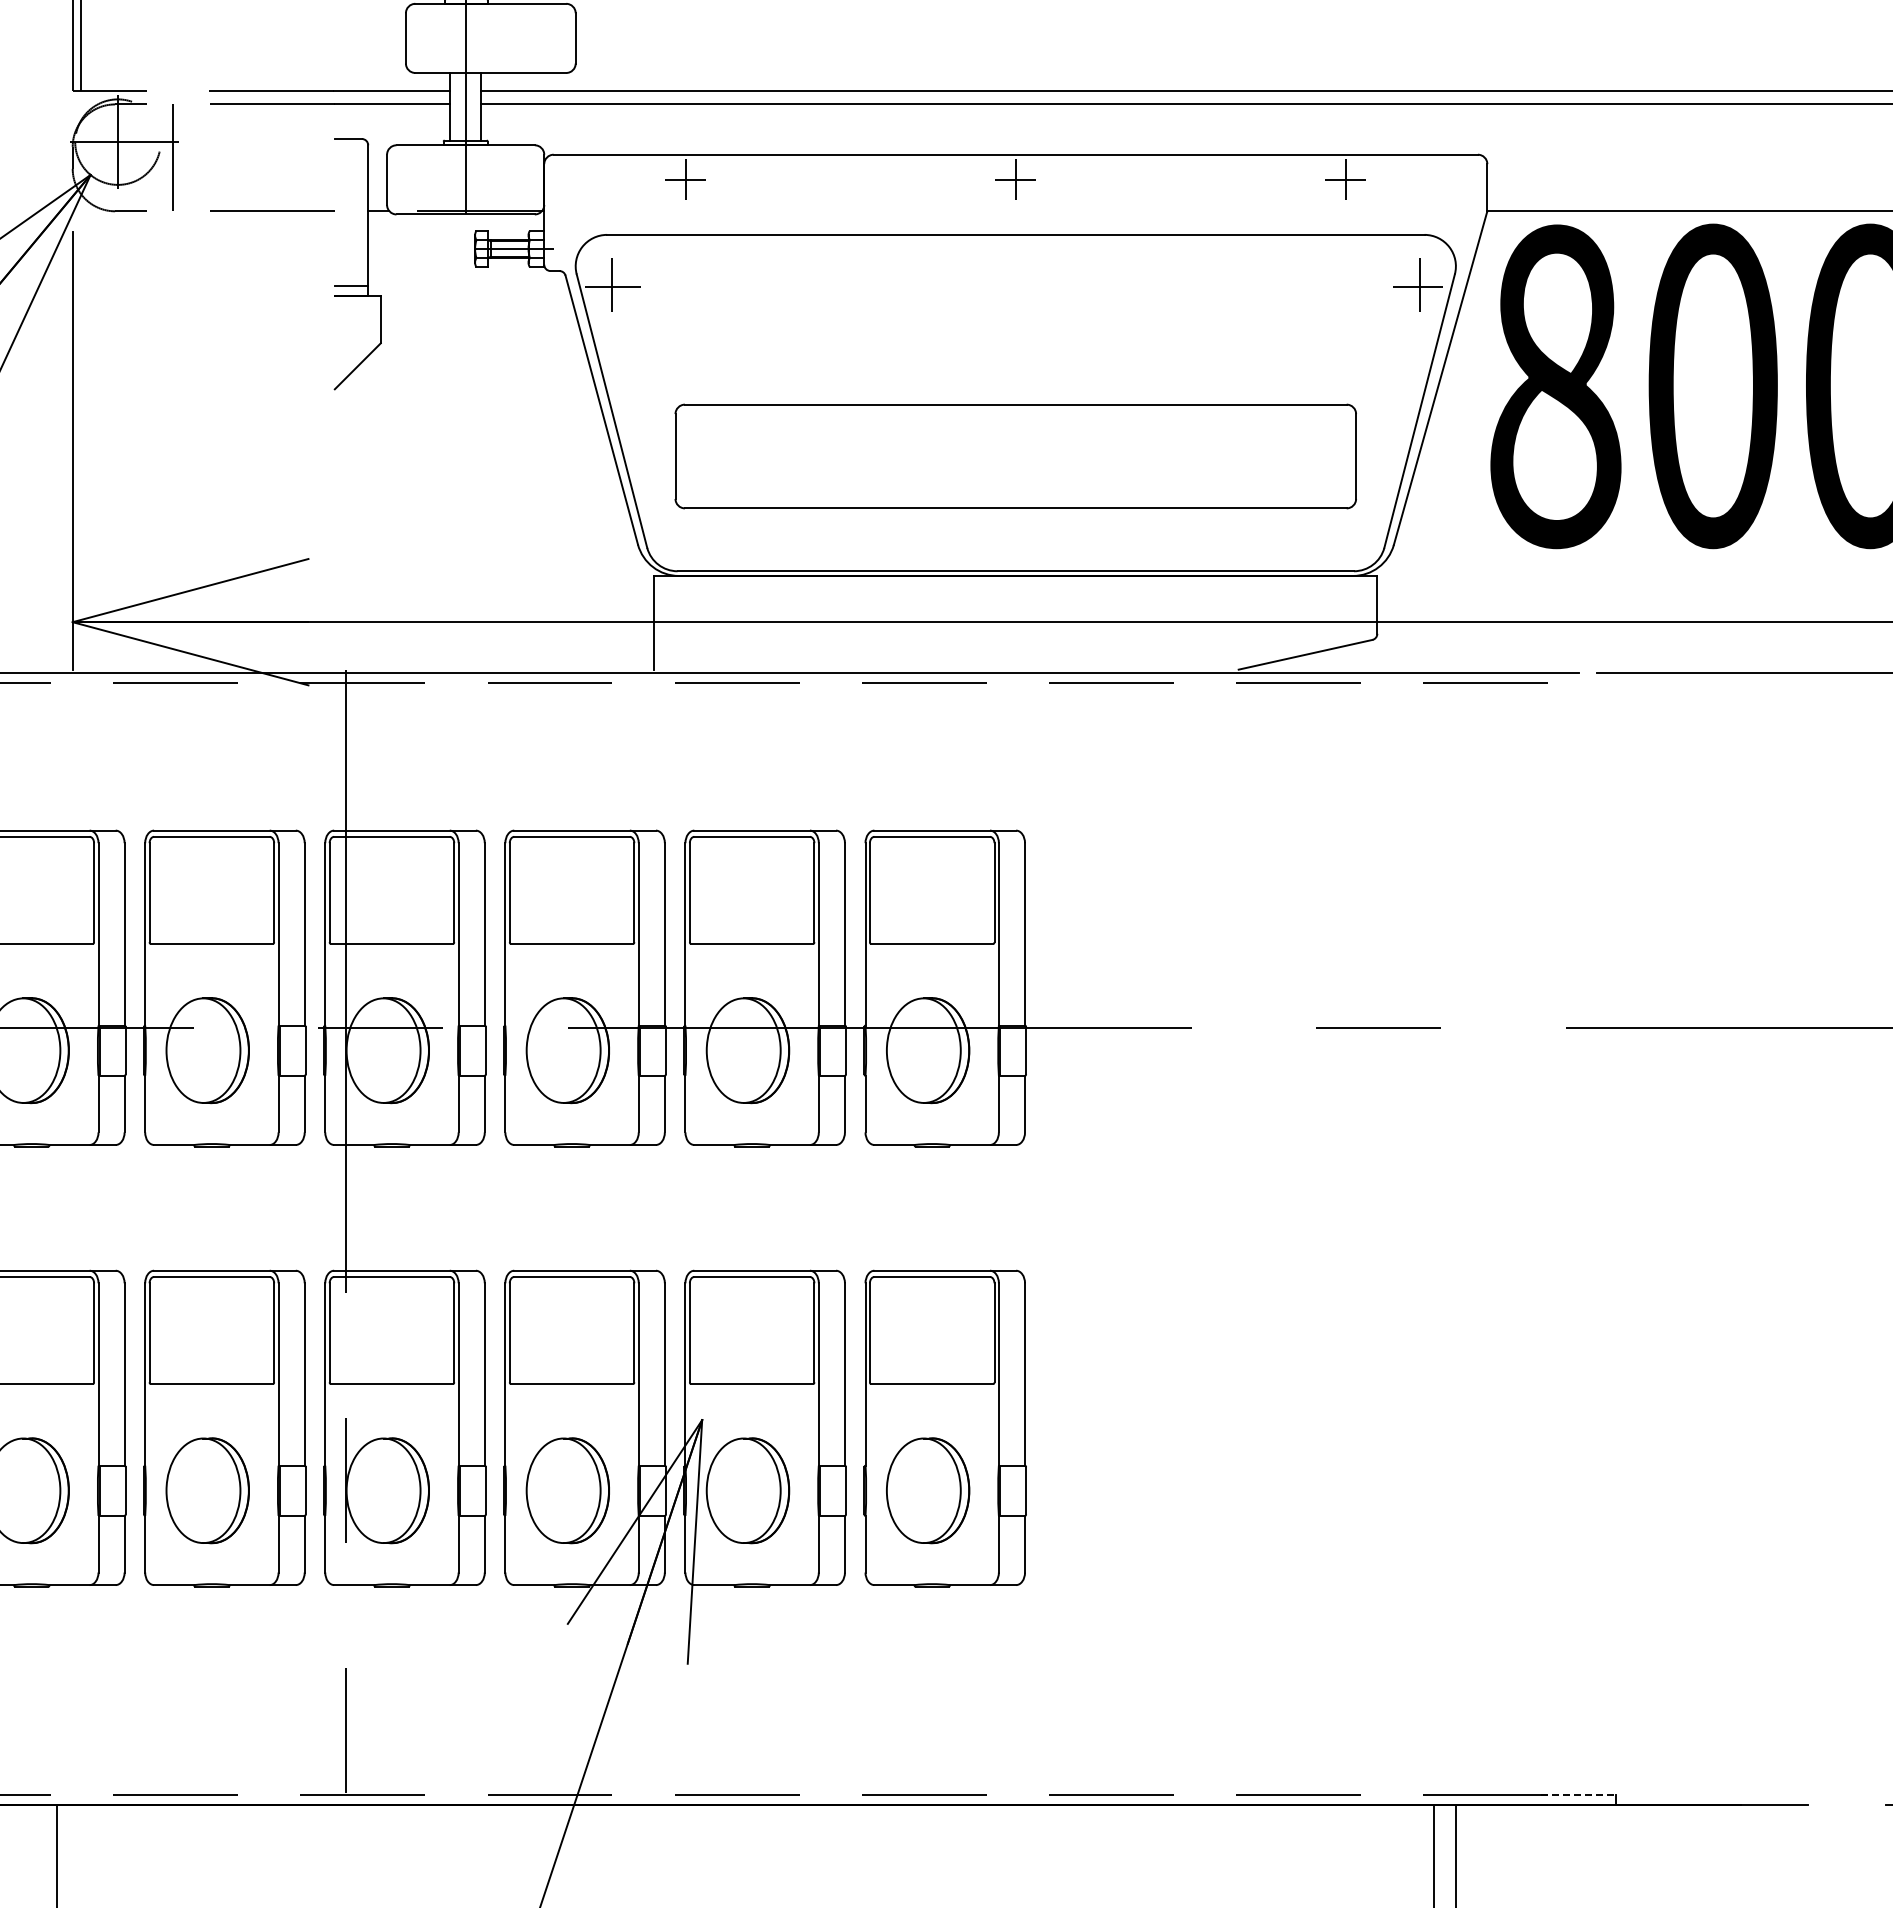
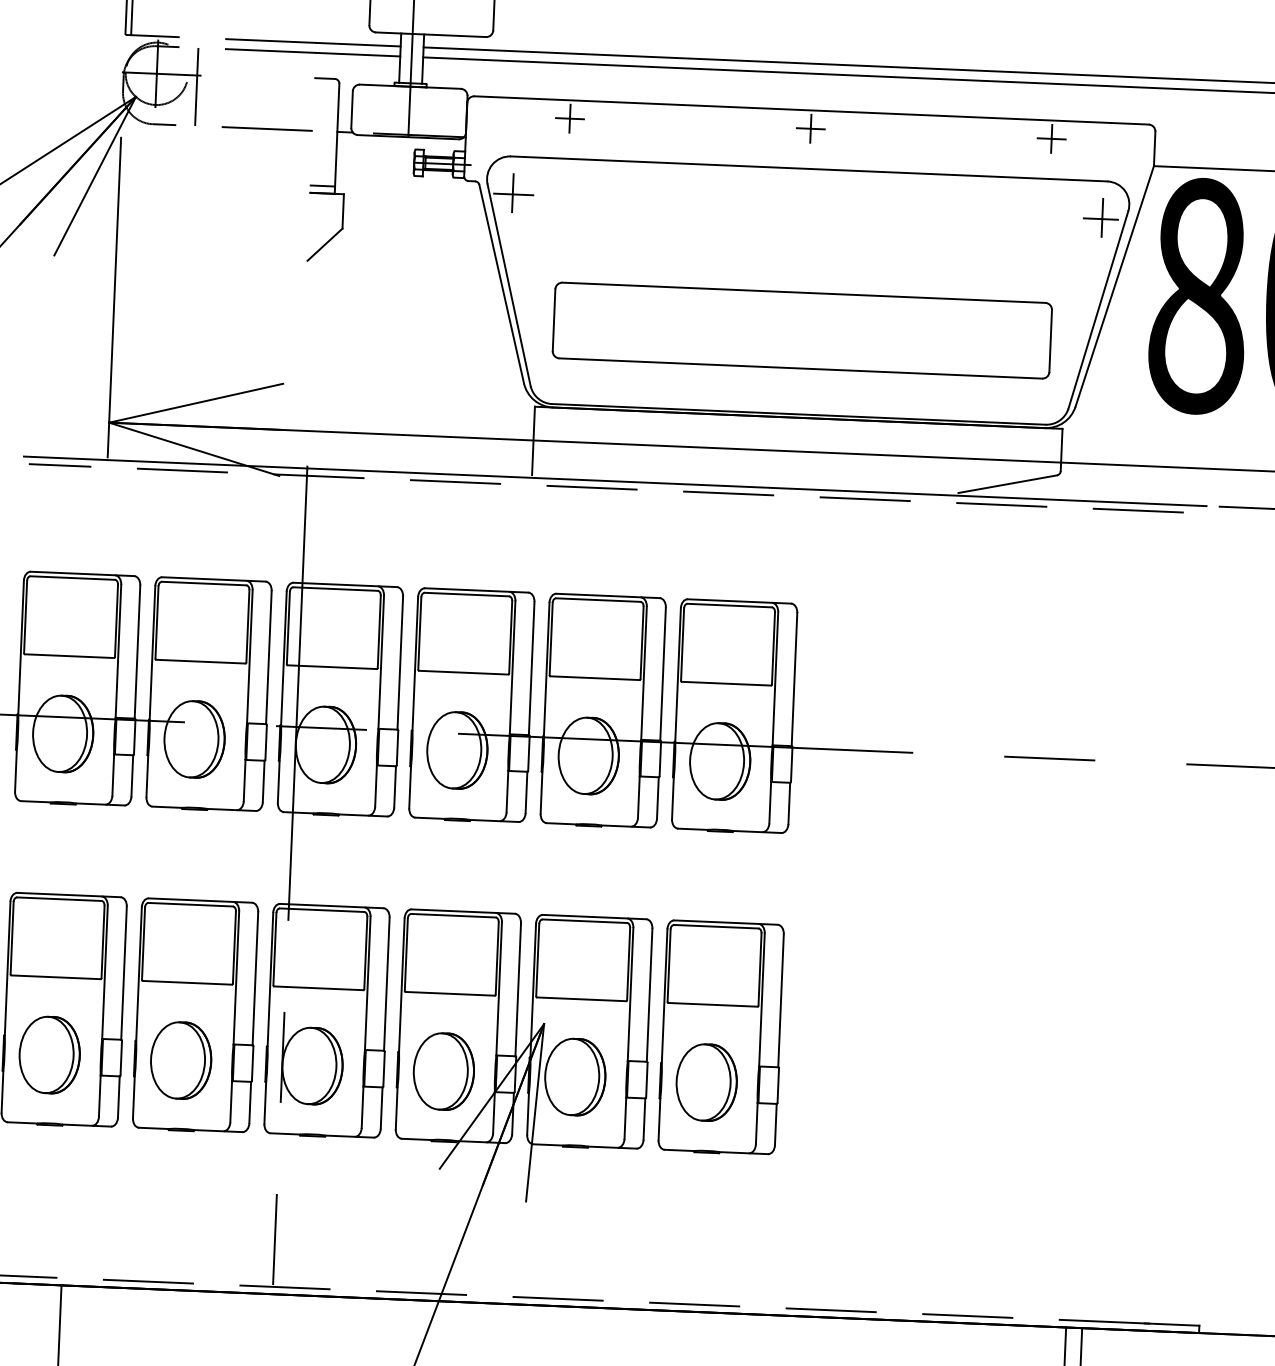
line: (1578, 1795) -> (1172, 1324), dashed -> solid

